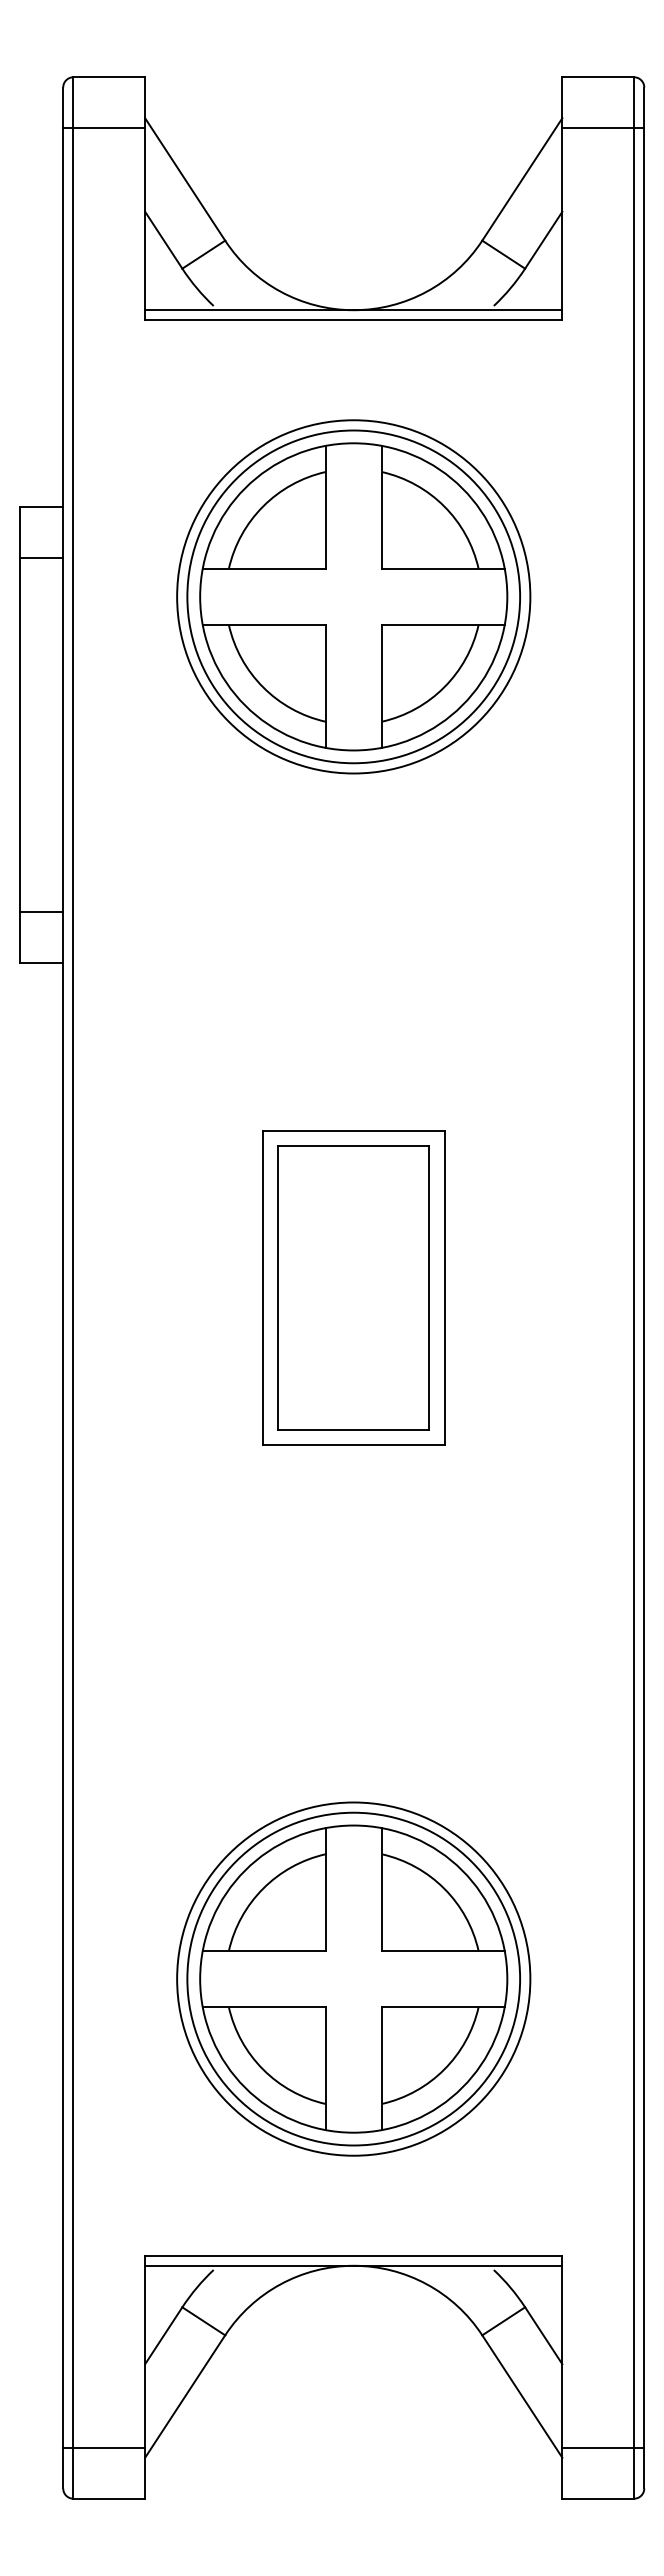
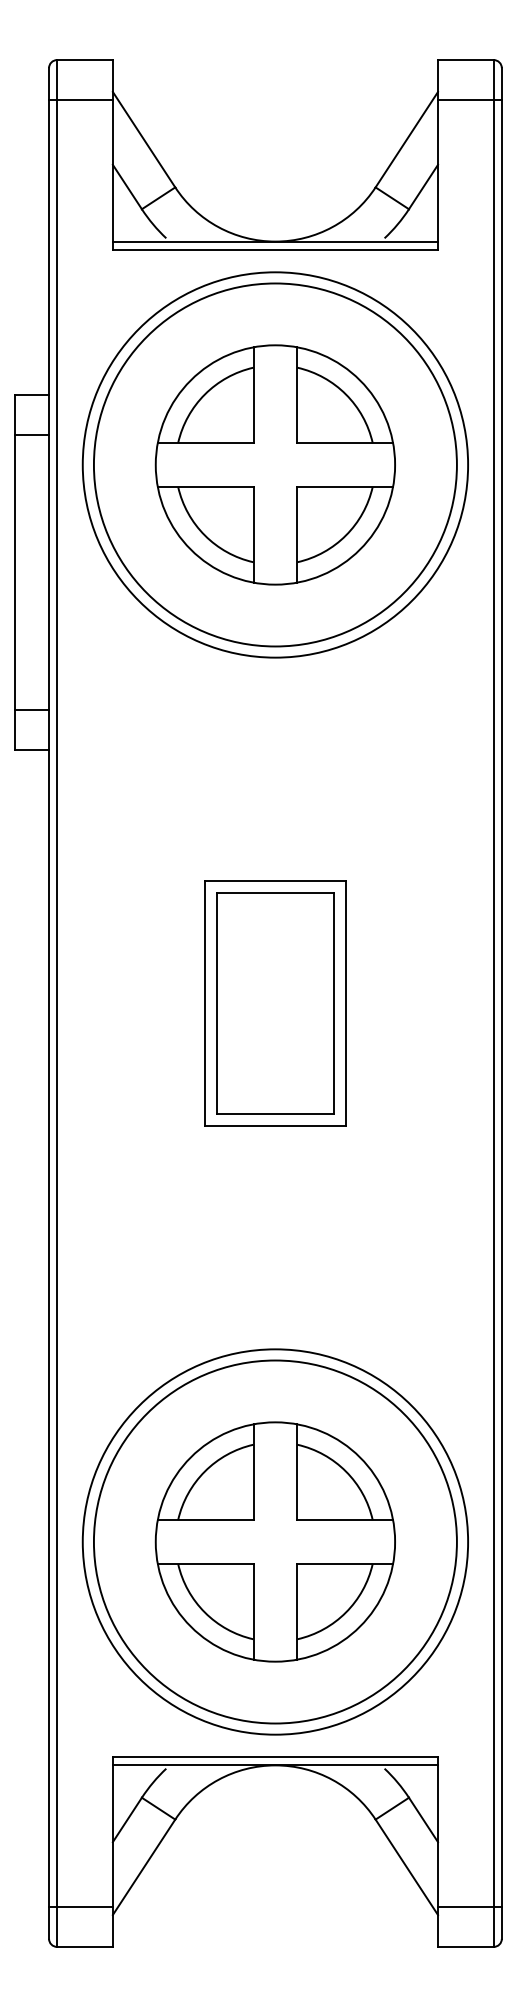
circle: (353, 596) -> (275, 464), size x1.4
circle: (353, 596) -> (275, 464), size x1.4
circle: (353, 1978) -> (275, 1541), size x1.4
circle: (353, 1978) -> (275, 1541), size x1.4

